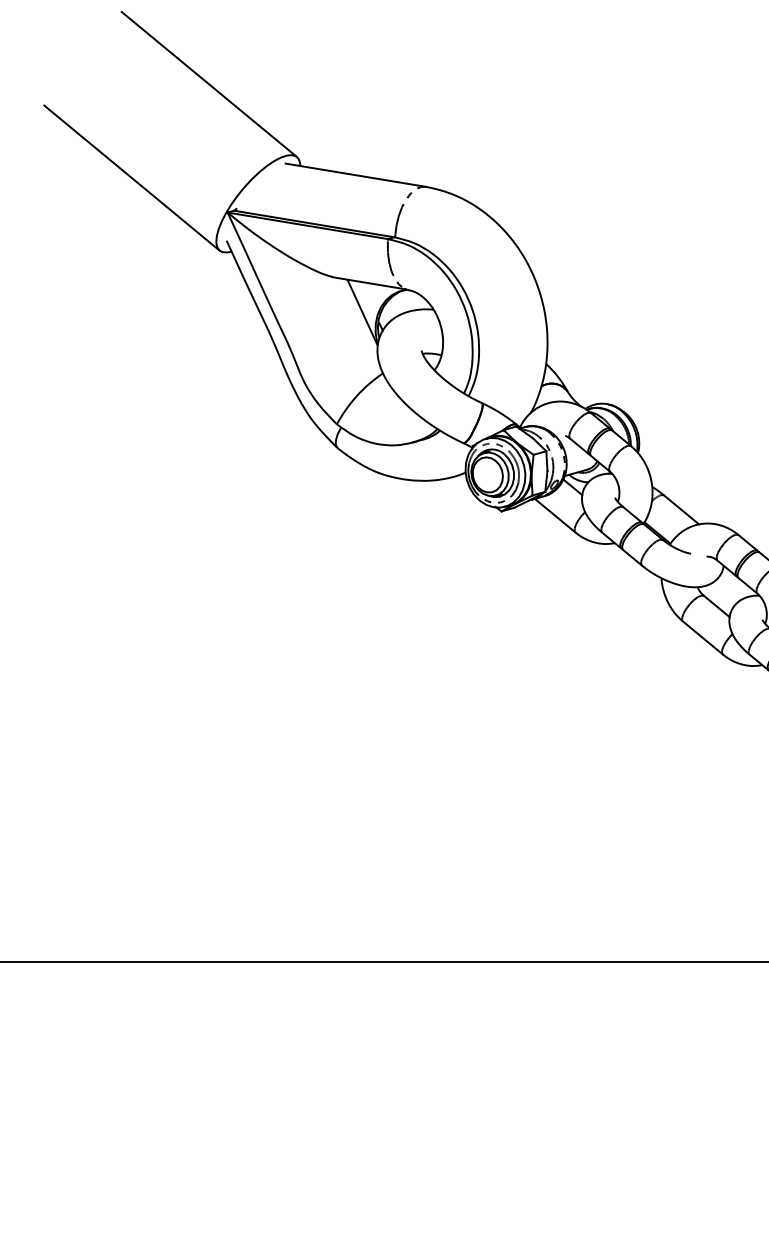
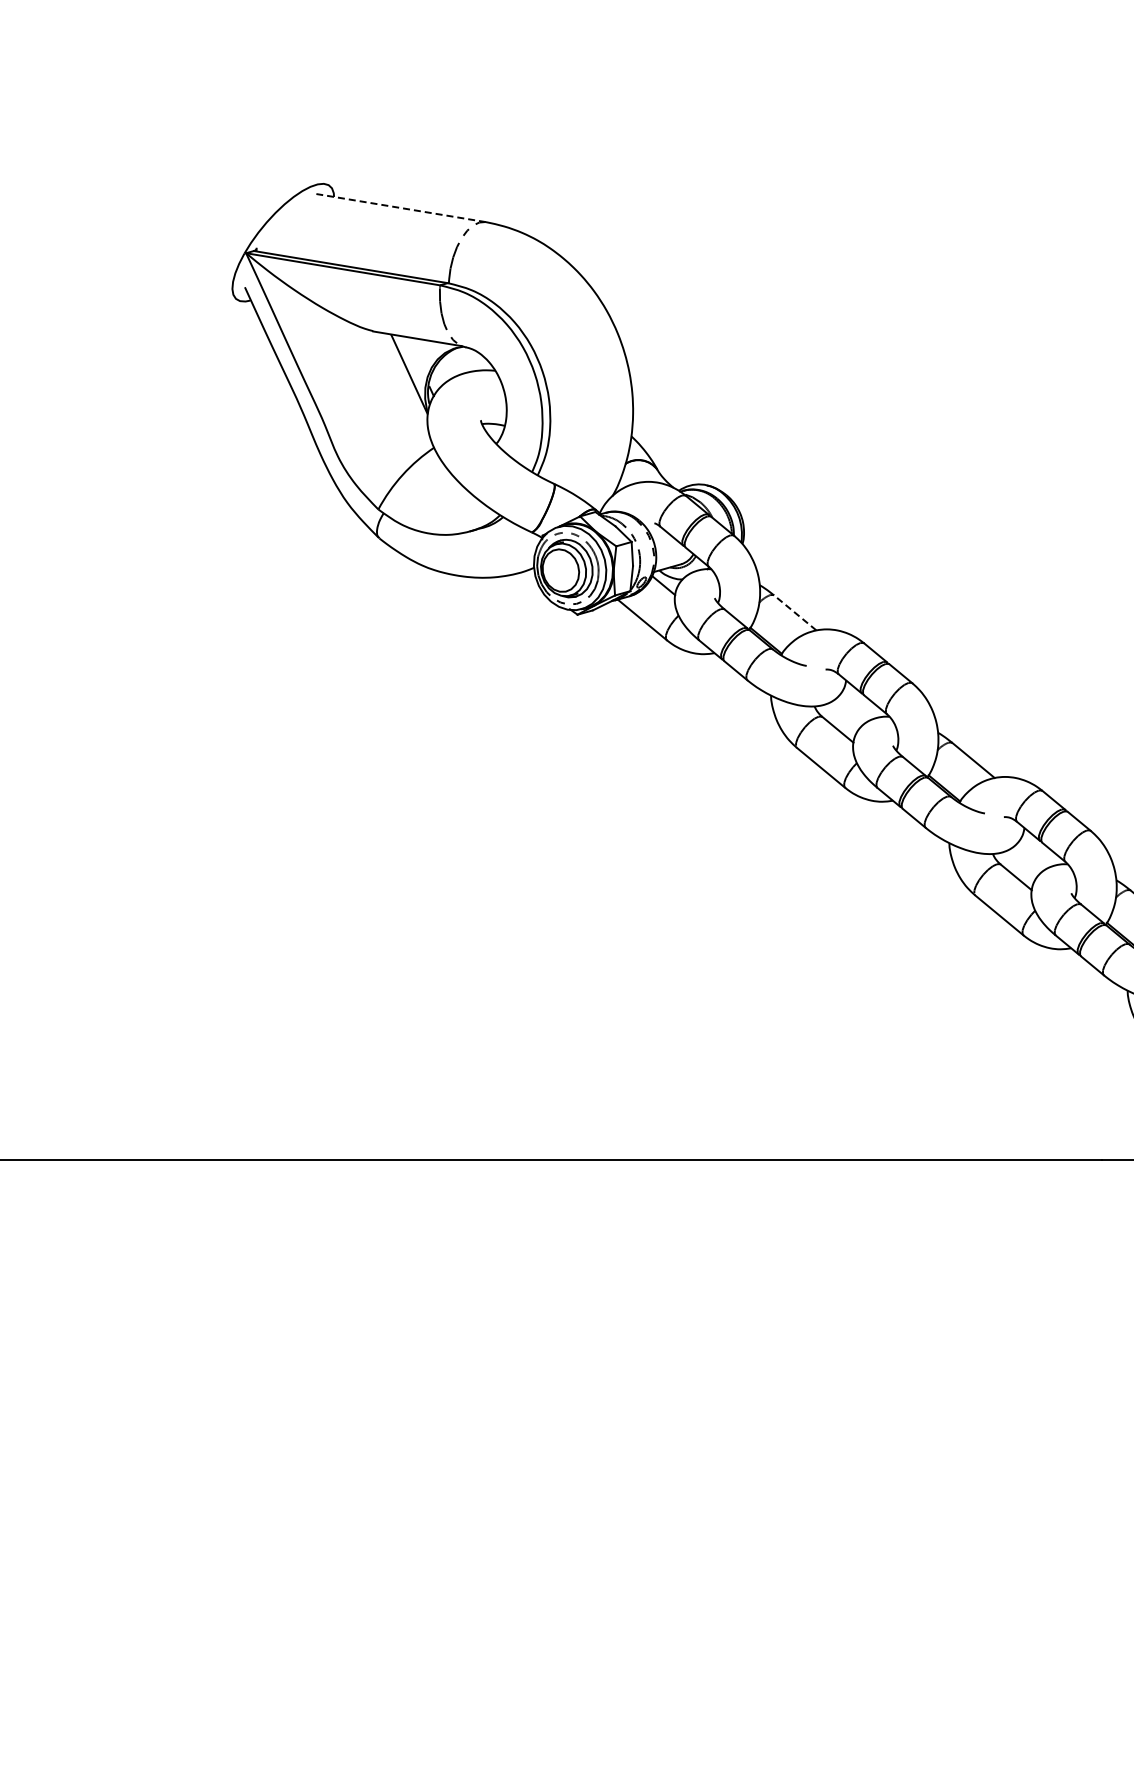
line: (209, 84) -> (224, 98), removed
line: (356, 175) -> (401, 208), solid -> dashed
line: (132, 178) -> (130, 211), removed
line: (680, 509) -> (794, 612), solid -> dashed

